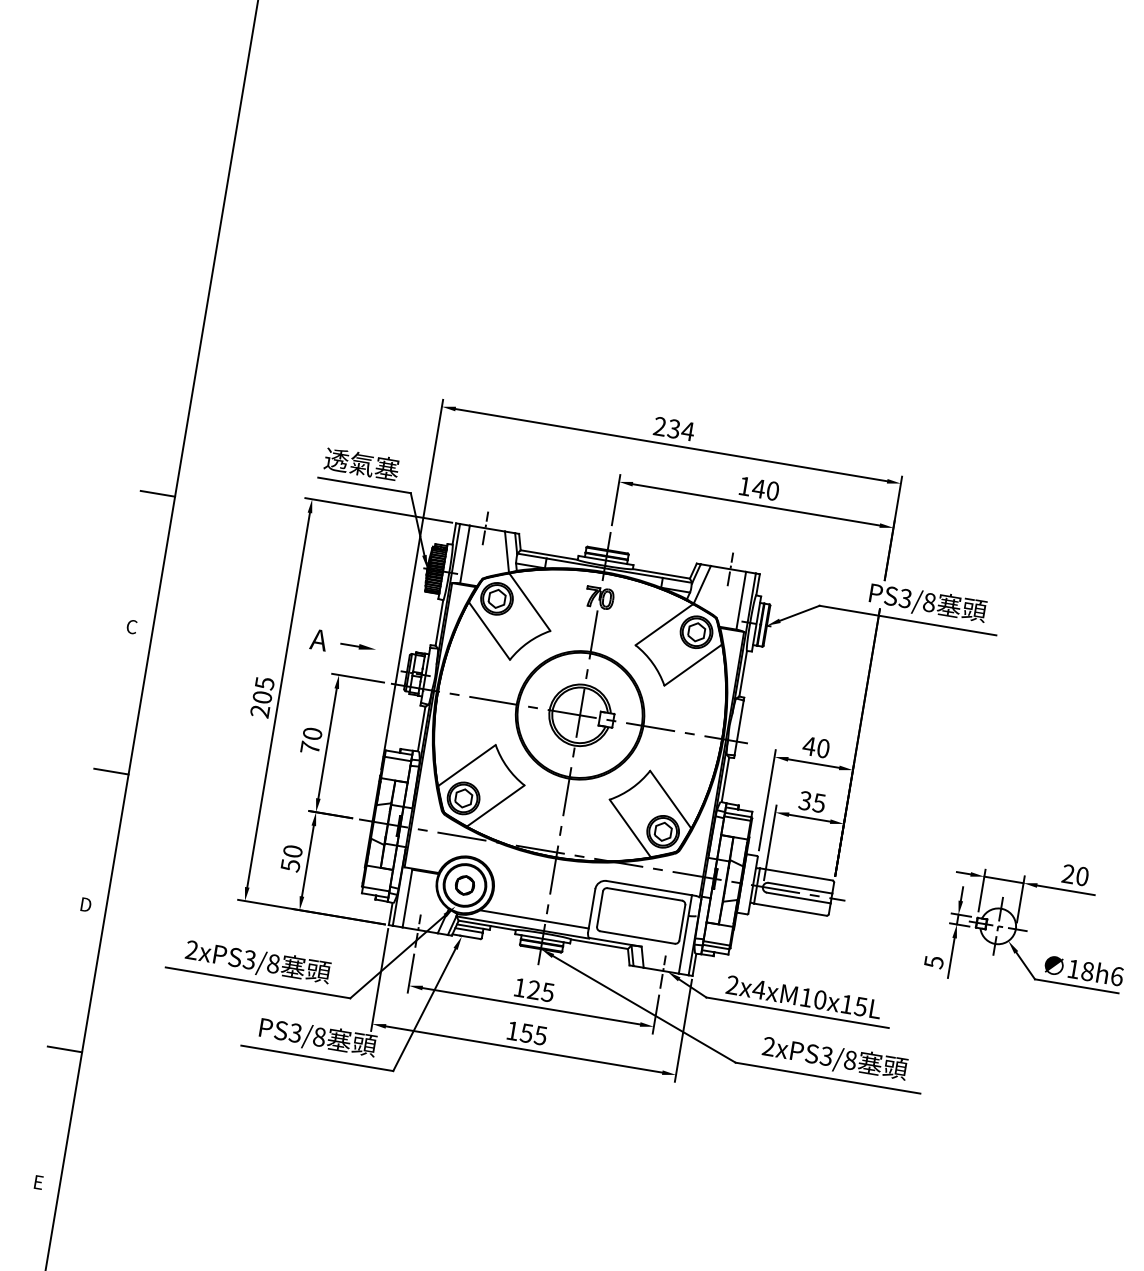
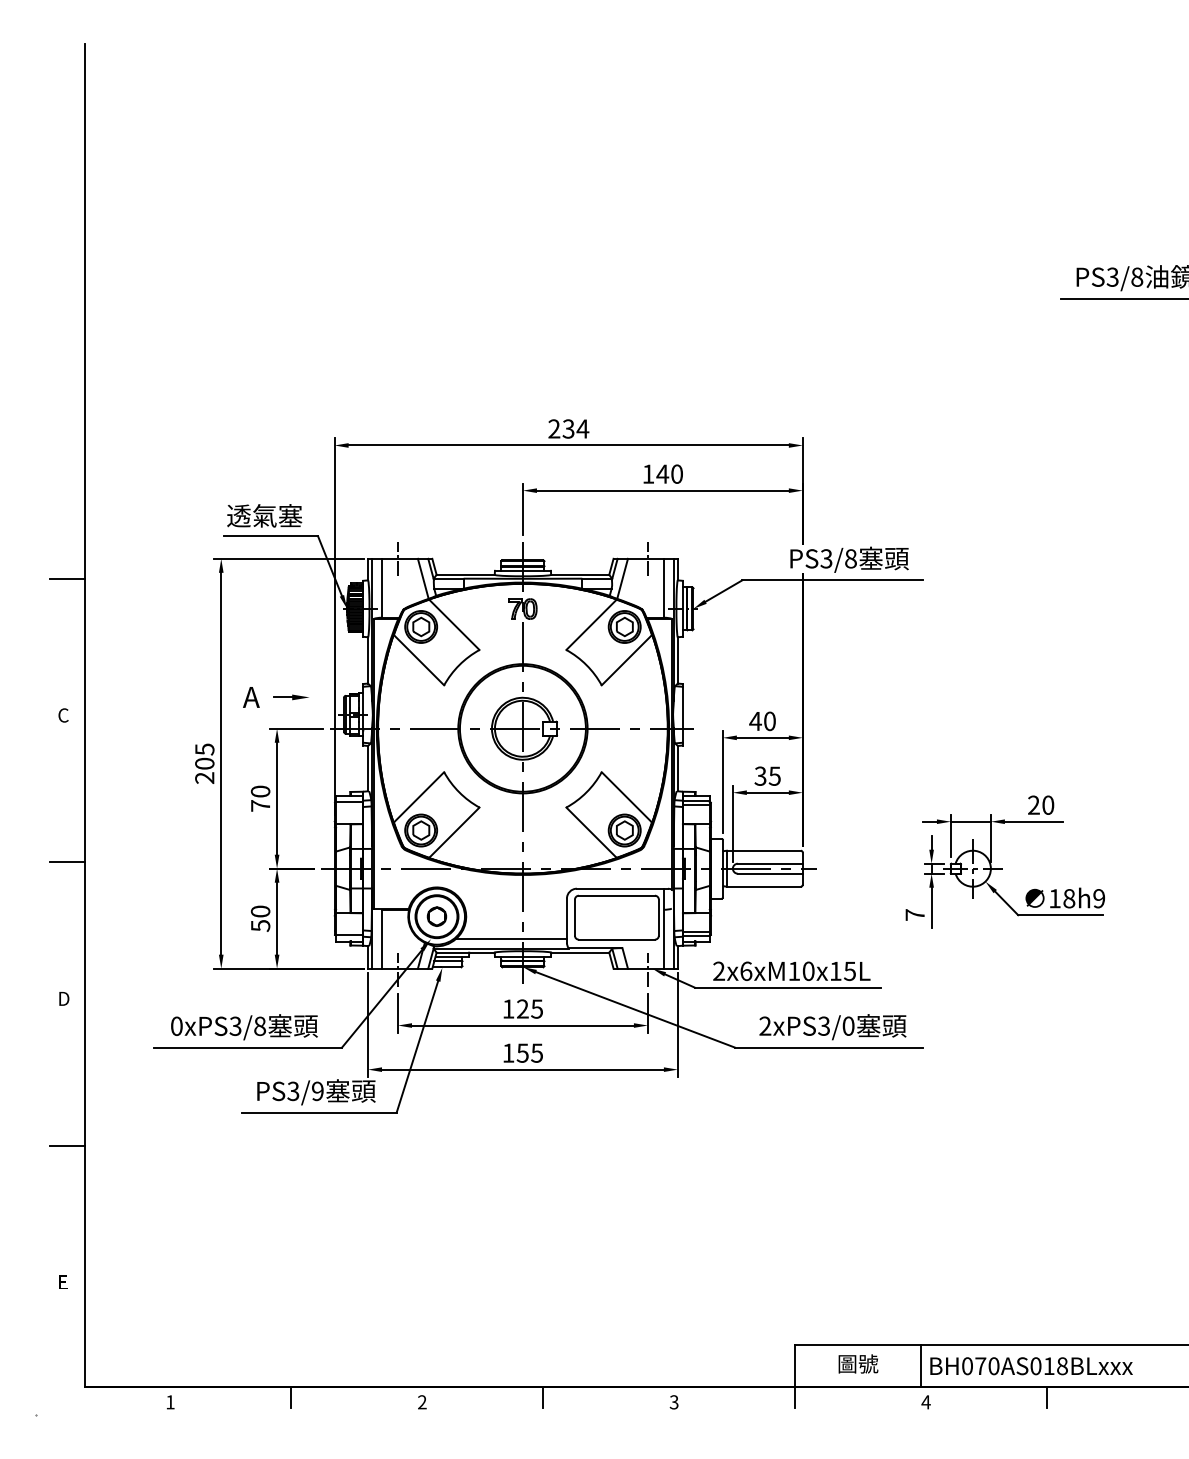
text: (191, 949) -> (176, 1025), 2xPS3/8 -> 0xPS3/8
text: (933, 962) -> (914, 915), 5 -> 7
text: (1117, 976) -> (1099, 898), 18h6 -> 18h9
text: (758, 988) -> (745, 970), 2x4xM10x15L -> 2x6xM10x15L
text: (319, 1037) -> (317, 1091), PS3/8 -> PS3/9
text: (850, 1060) -> (848, 1026), 2xPS3/8 -> 2xPS3/0

